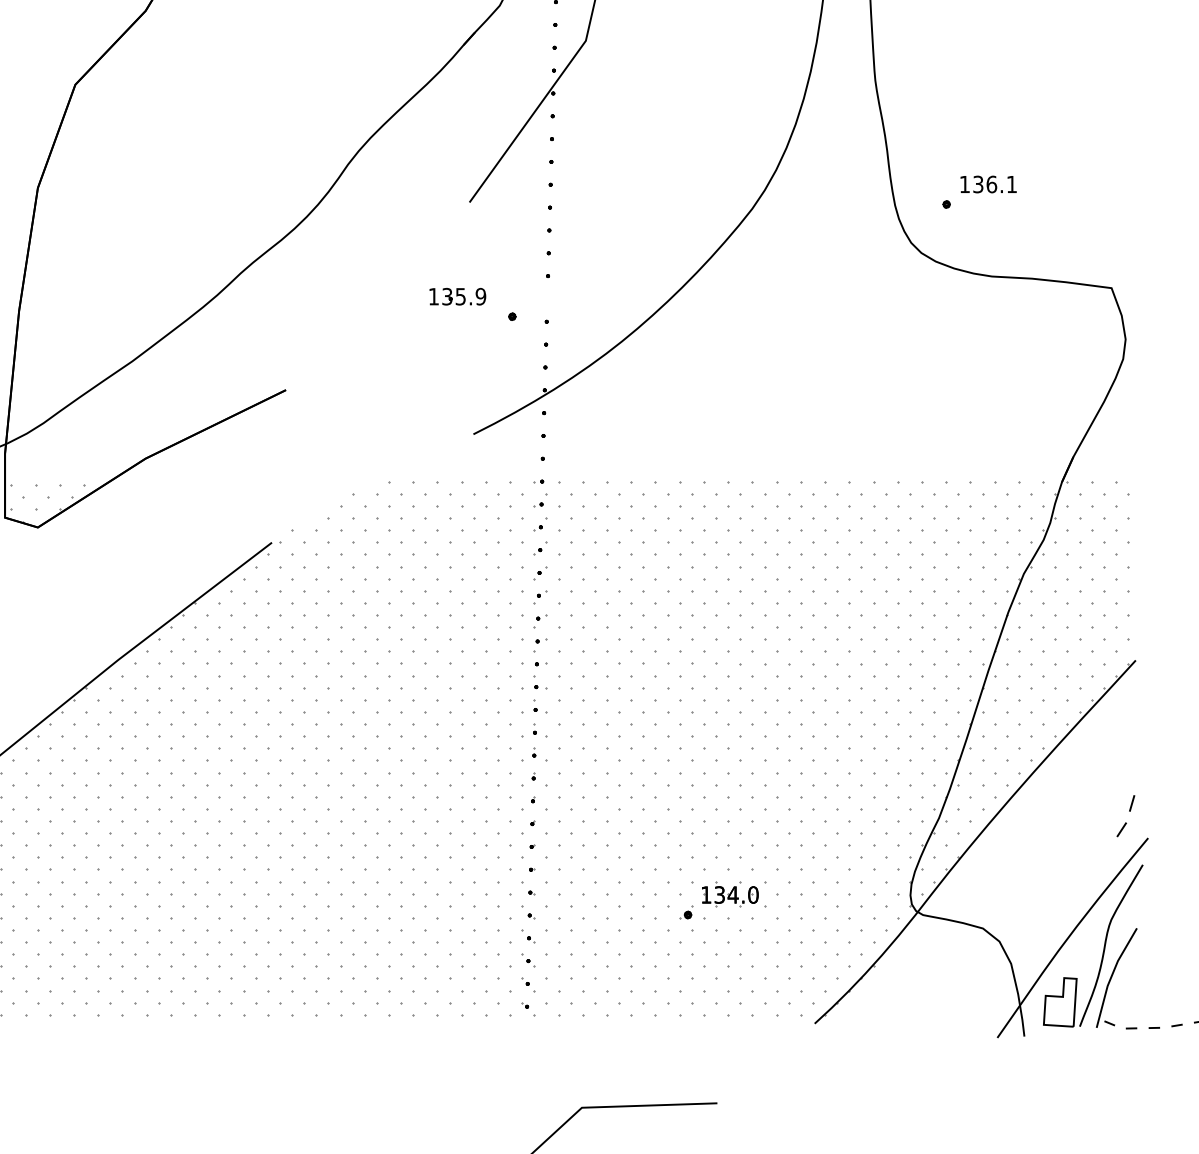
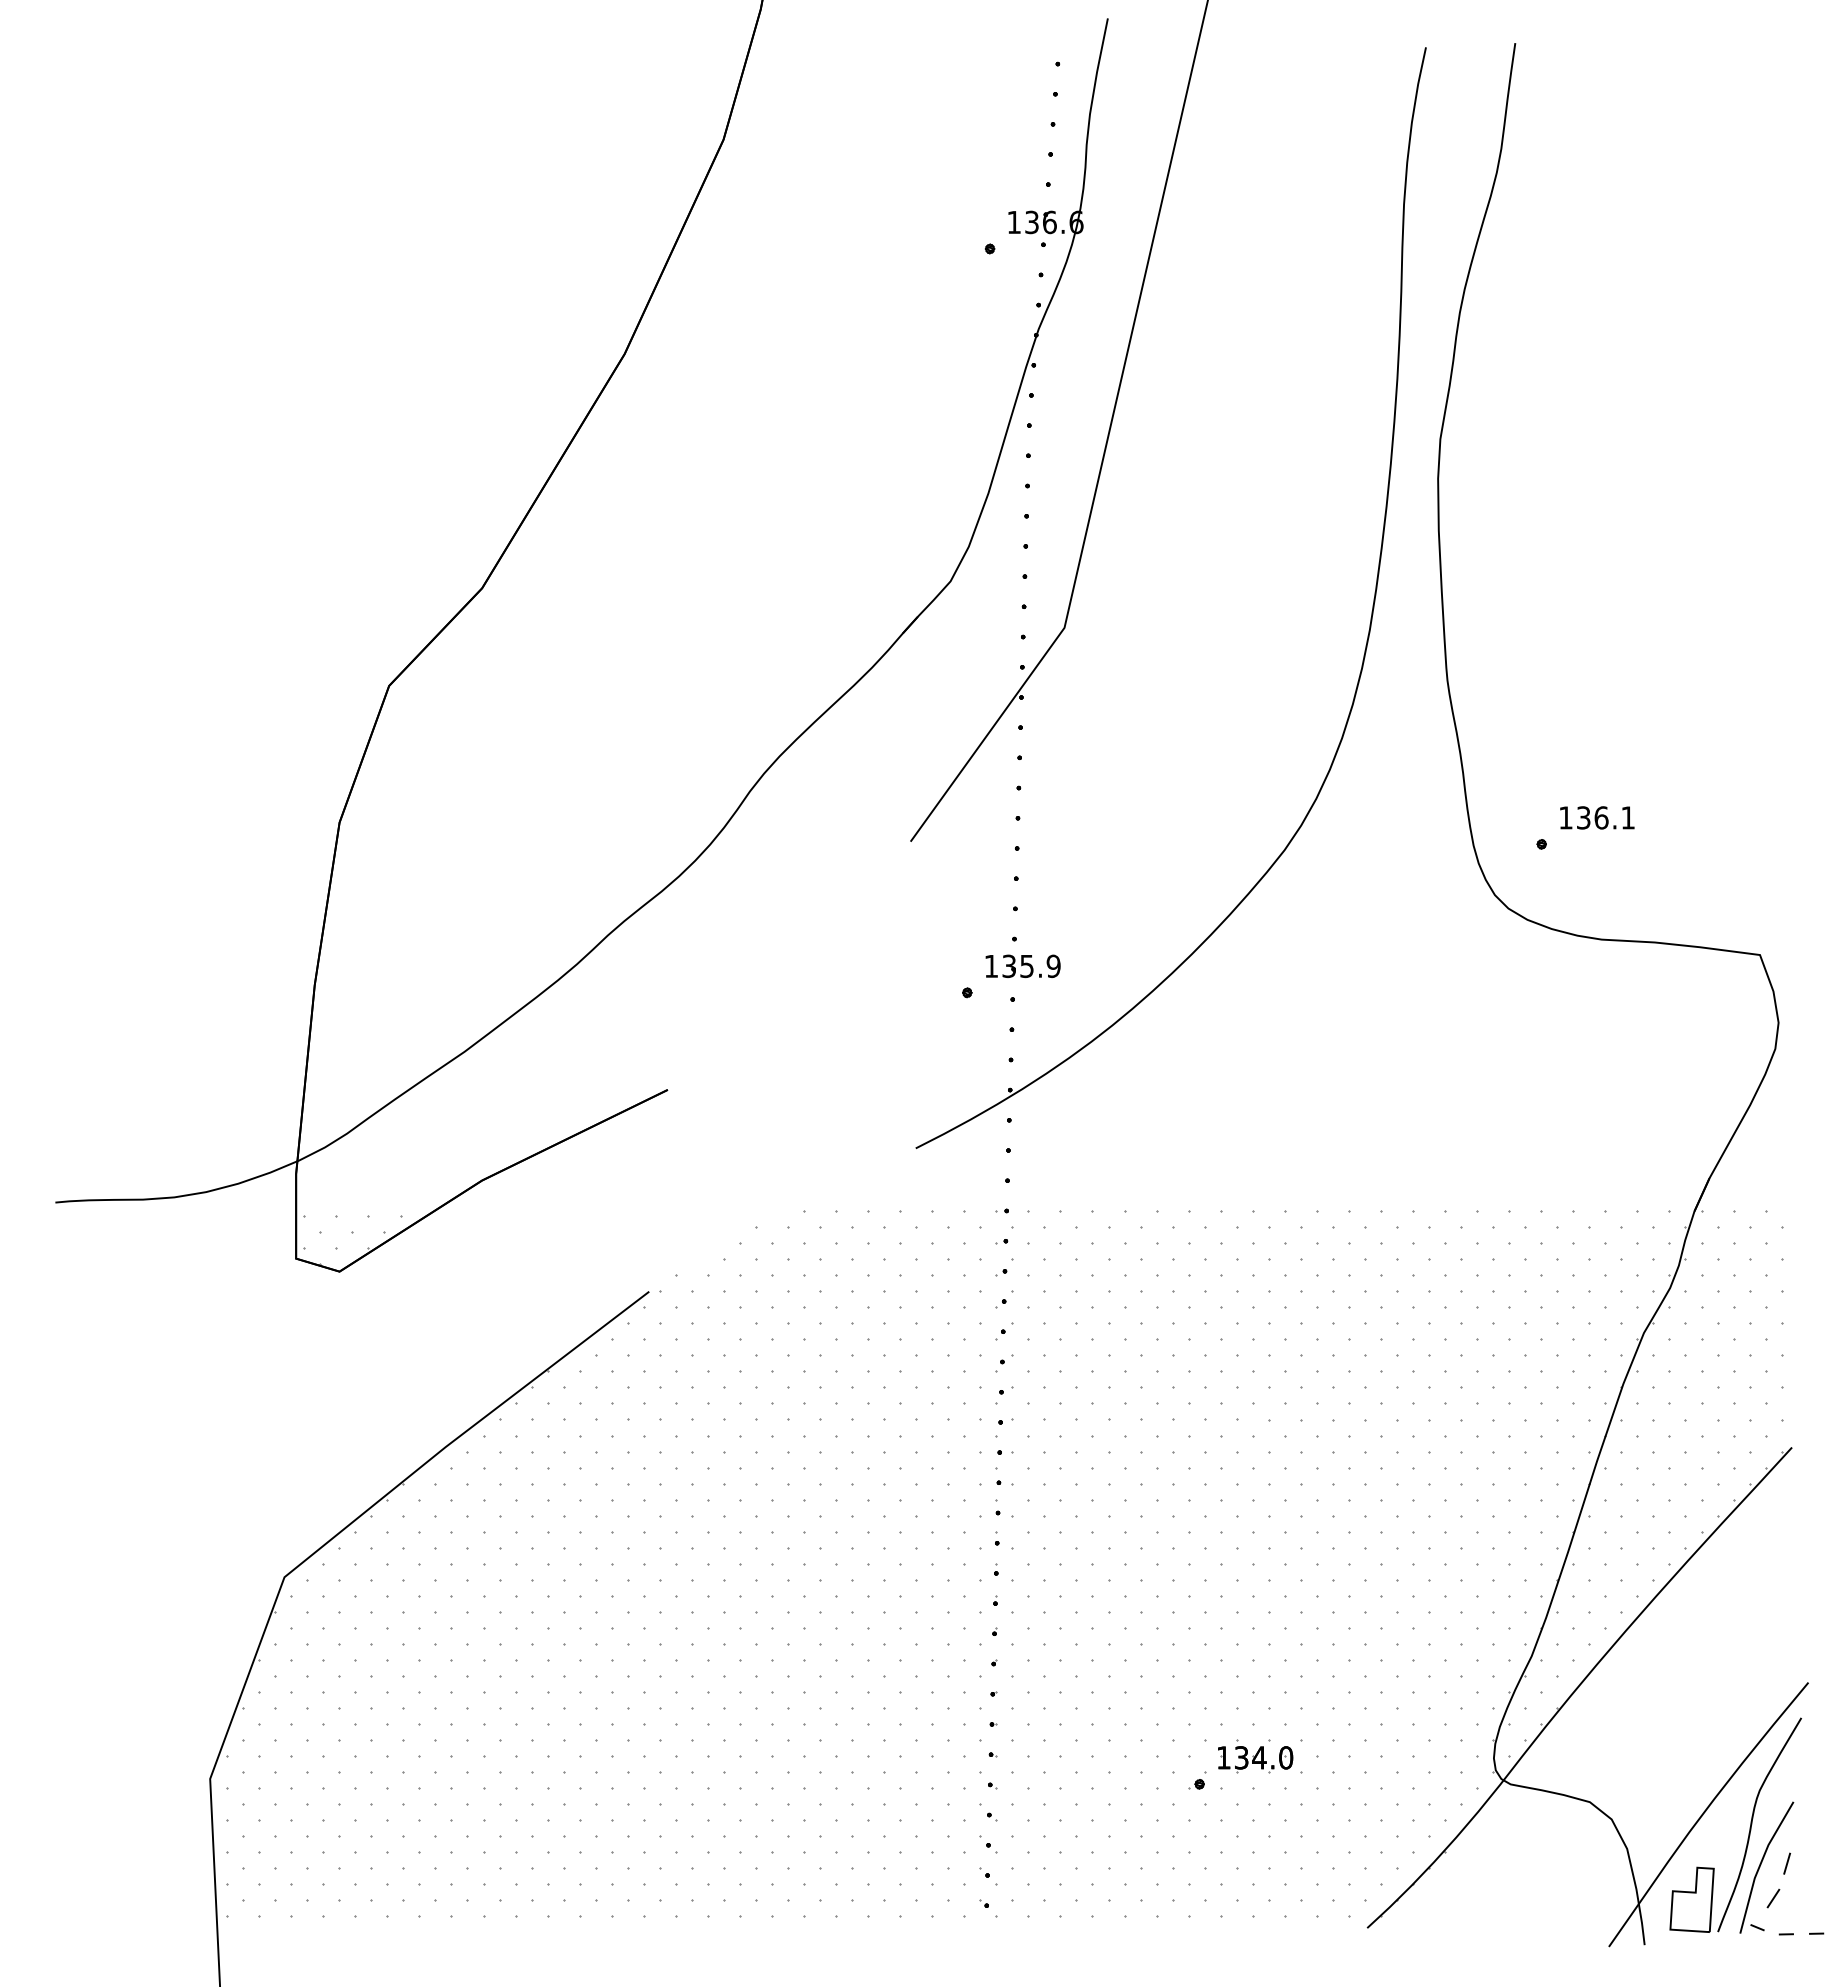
part: (457, 296) -> (1022, 965), moved
line: (1129, 811) -> (1783, 1874), moved

